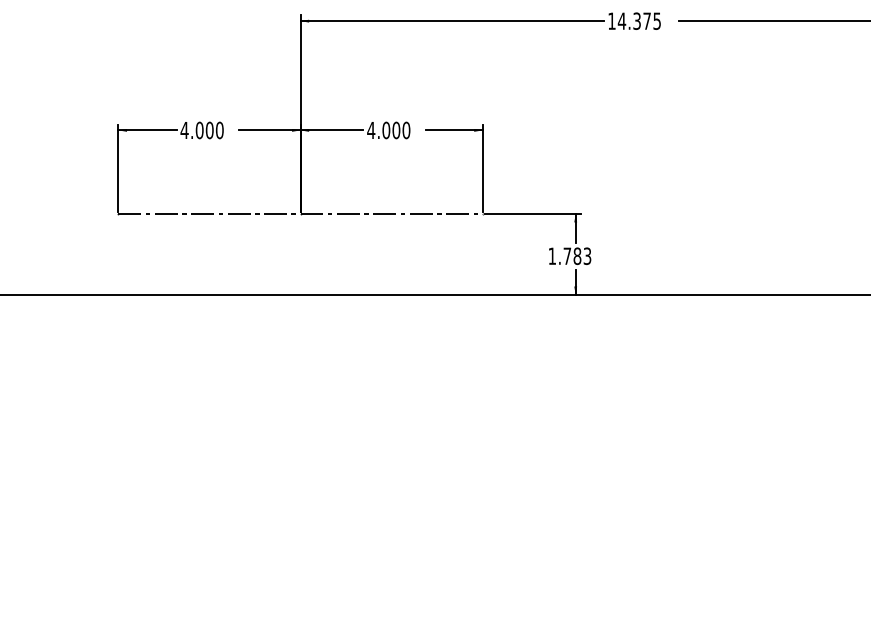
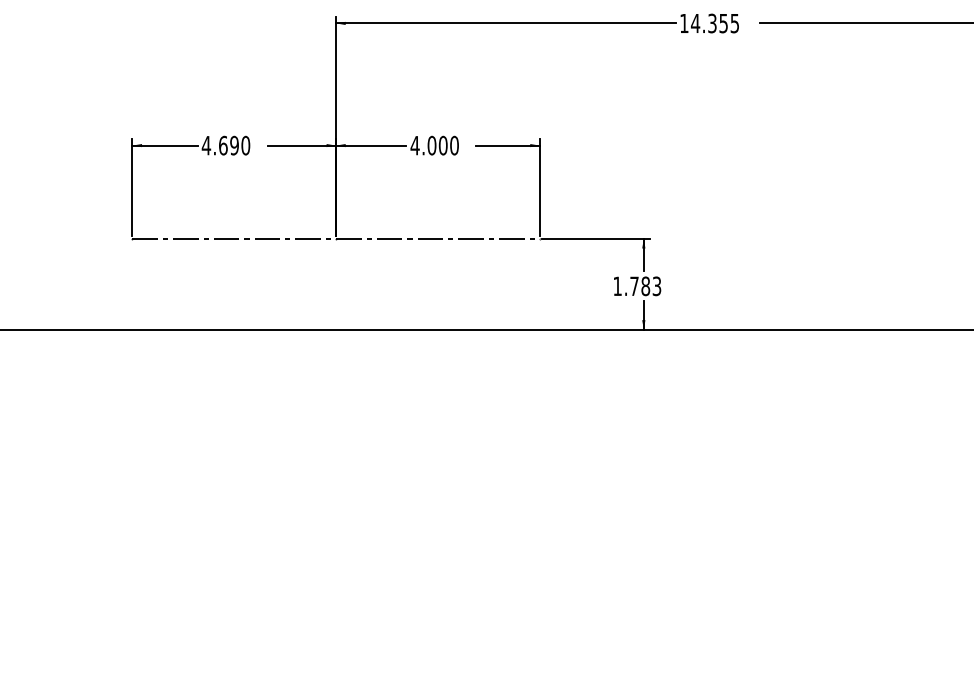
text: (646, 20) -> (722, 22), 14.375 -> 14.355
text: (204, 130) -> (228, 145), 4.000 -> 4.690

